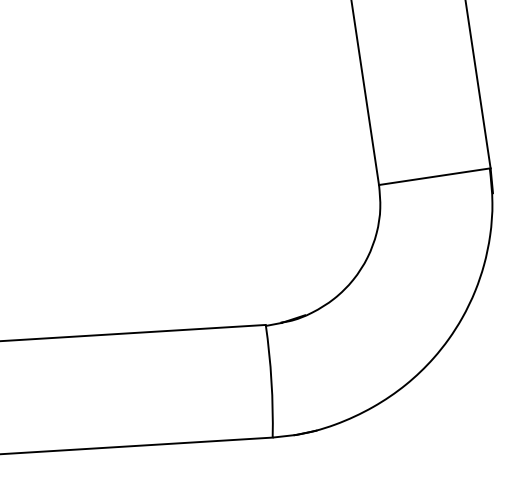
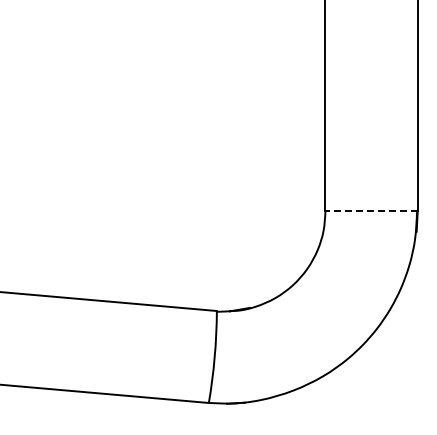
line: (434, 176) -> (371, 211), solid -> dashed

